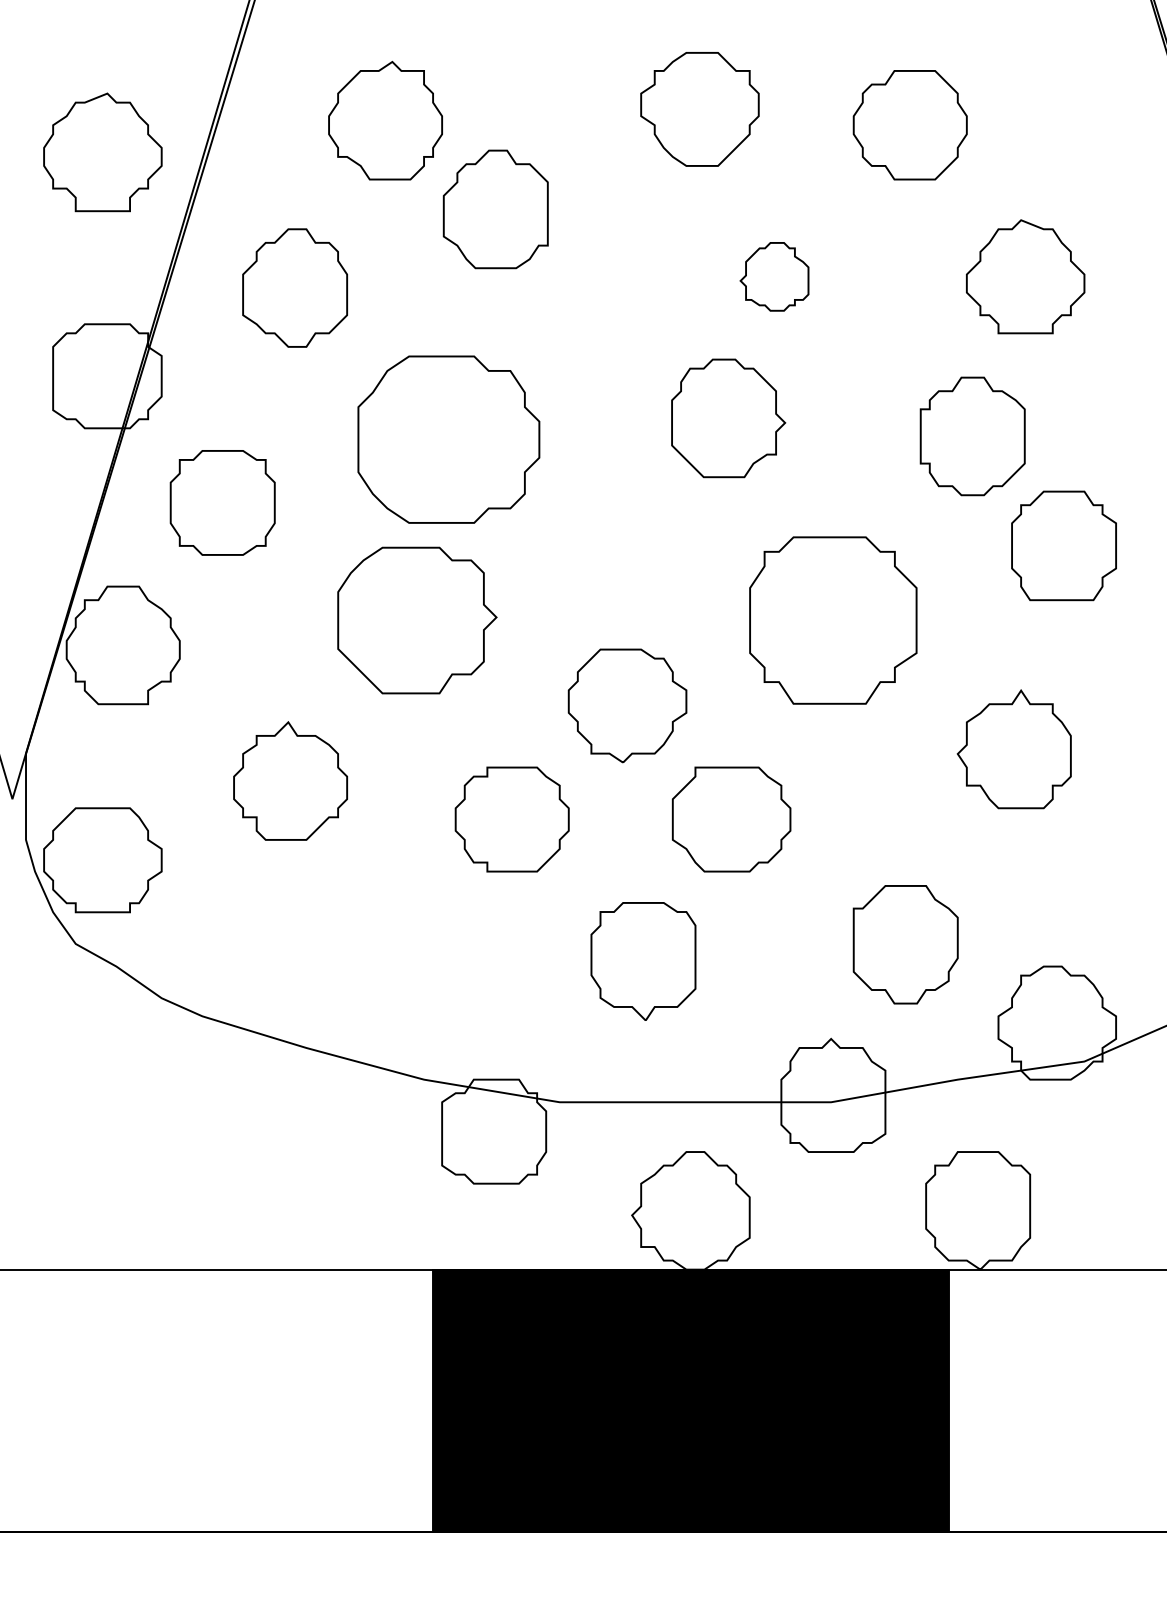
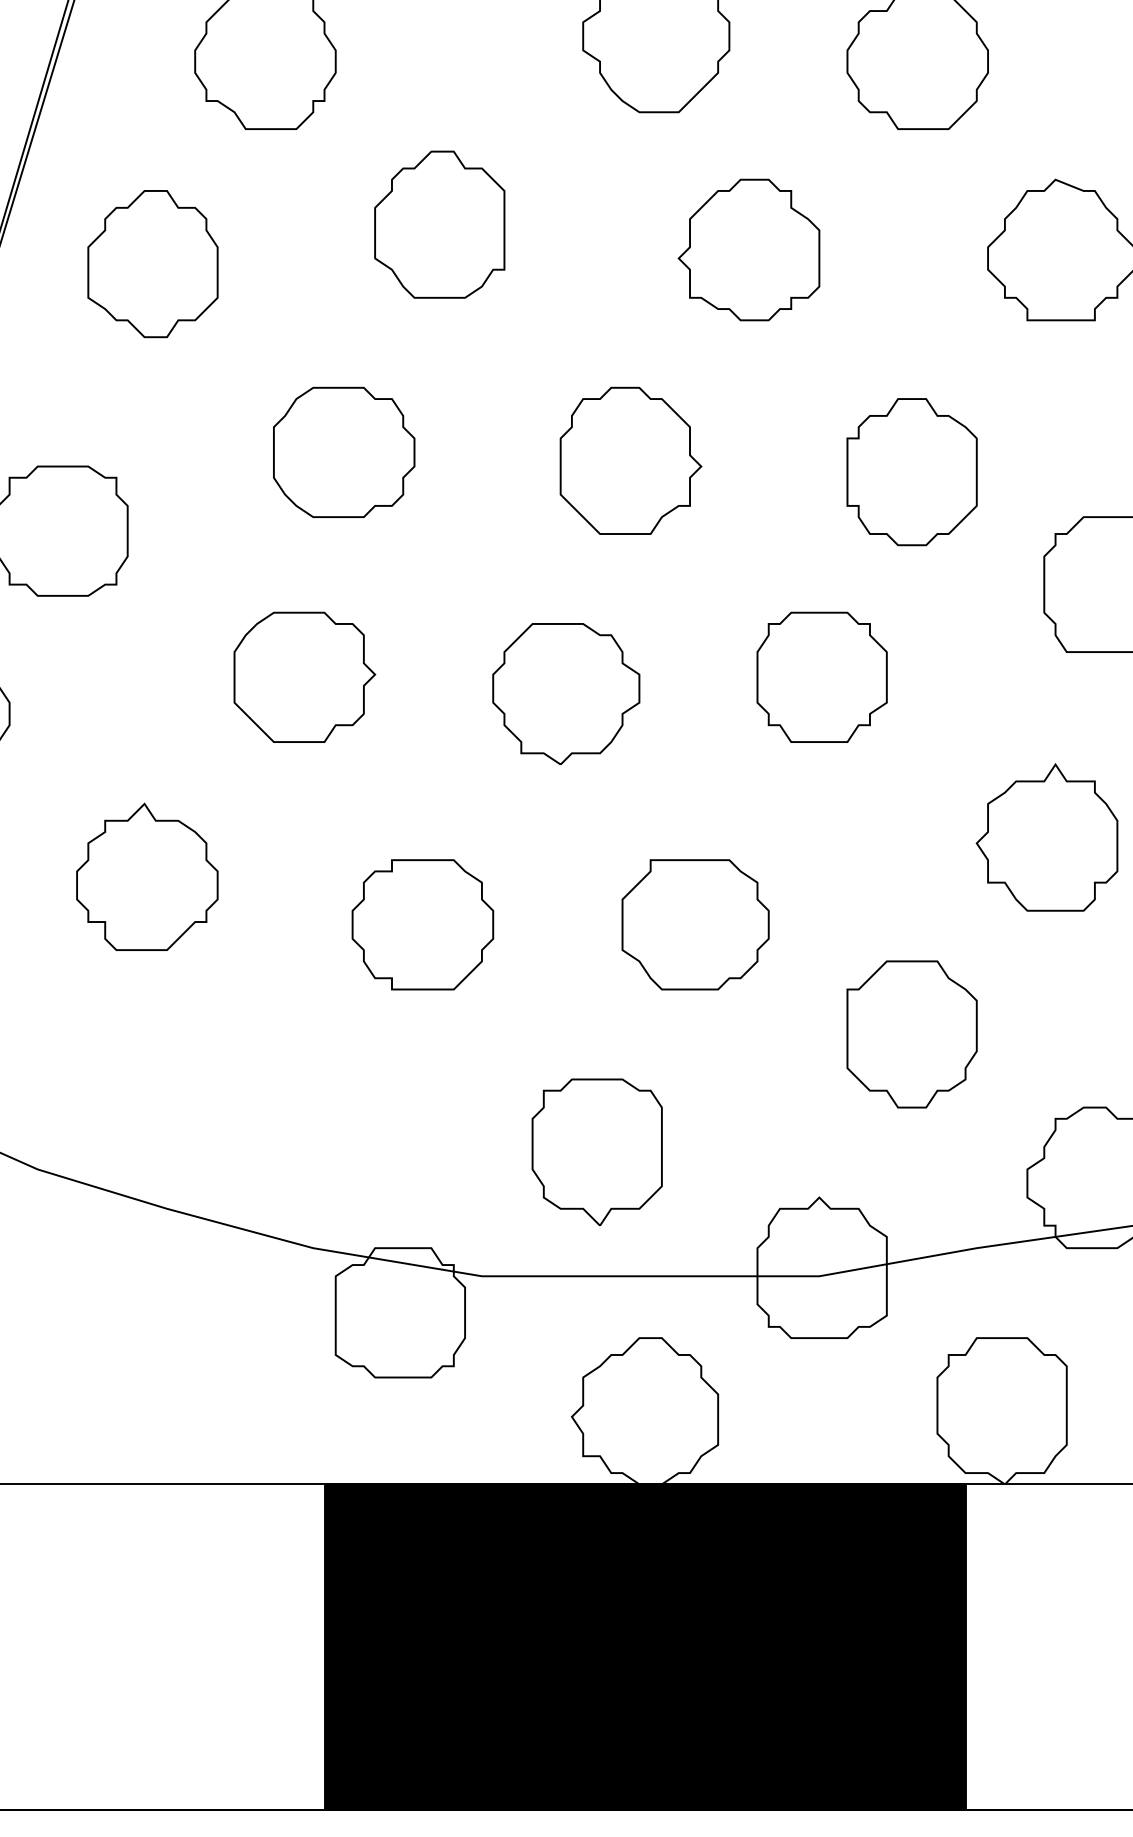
part: (495, 209) -> (439, 224), moved
part: (774, 276) -> (748, 249), size x1.67
part: (728, 418) -> (630, 461), moved
part: (972, 436) -> (911, 472), moved
part: (448, 439) -> (343, 452), size x0.62
part: (416, 620) -> (303, 677), size x0.71
part: (833, 620) -> (822, 677), size x0.62
part: (627, 705) -> (566, 693), moved
part: (905, 944) -> (911, 1034), moved
part: (643, 961) -> (597, 1152), moved

